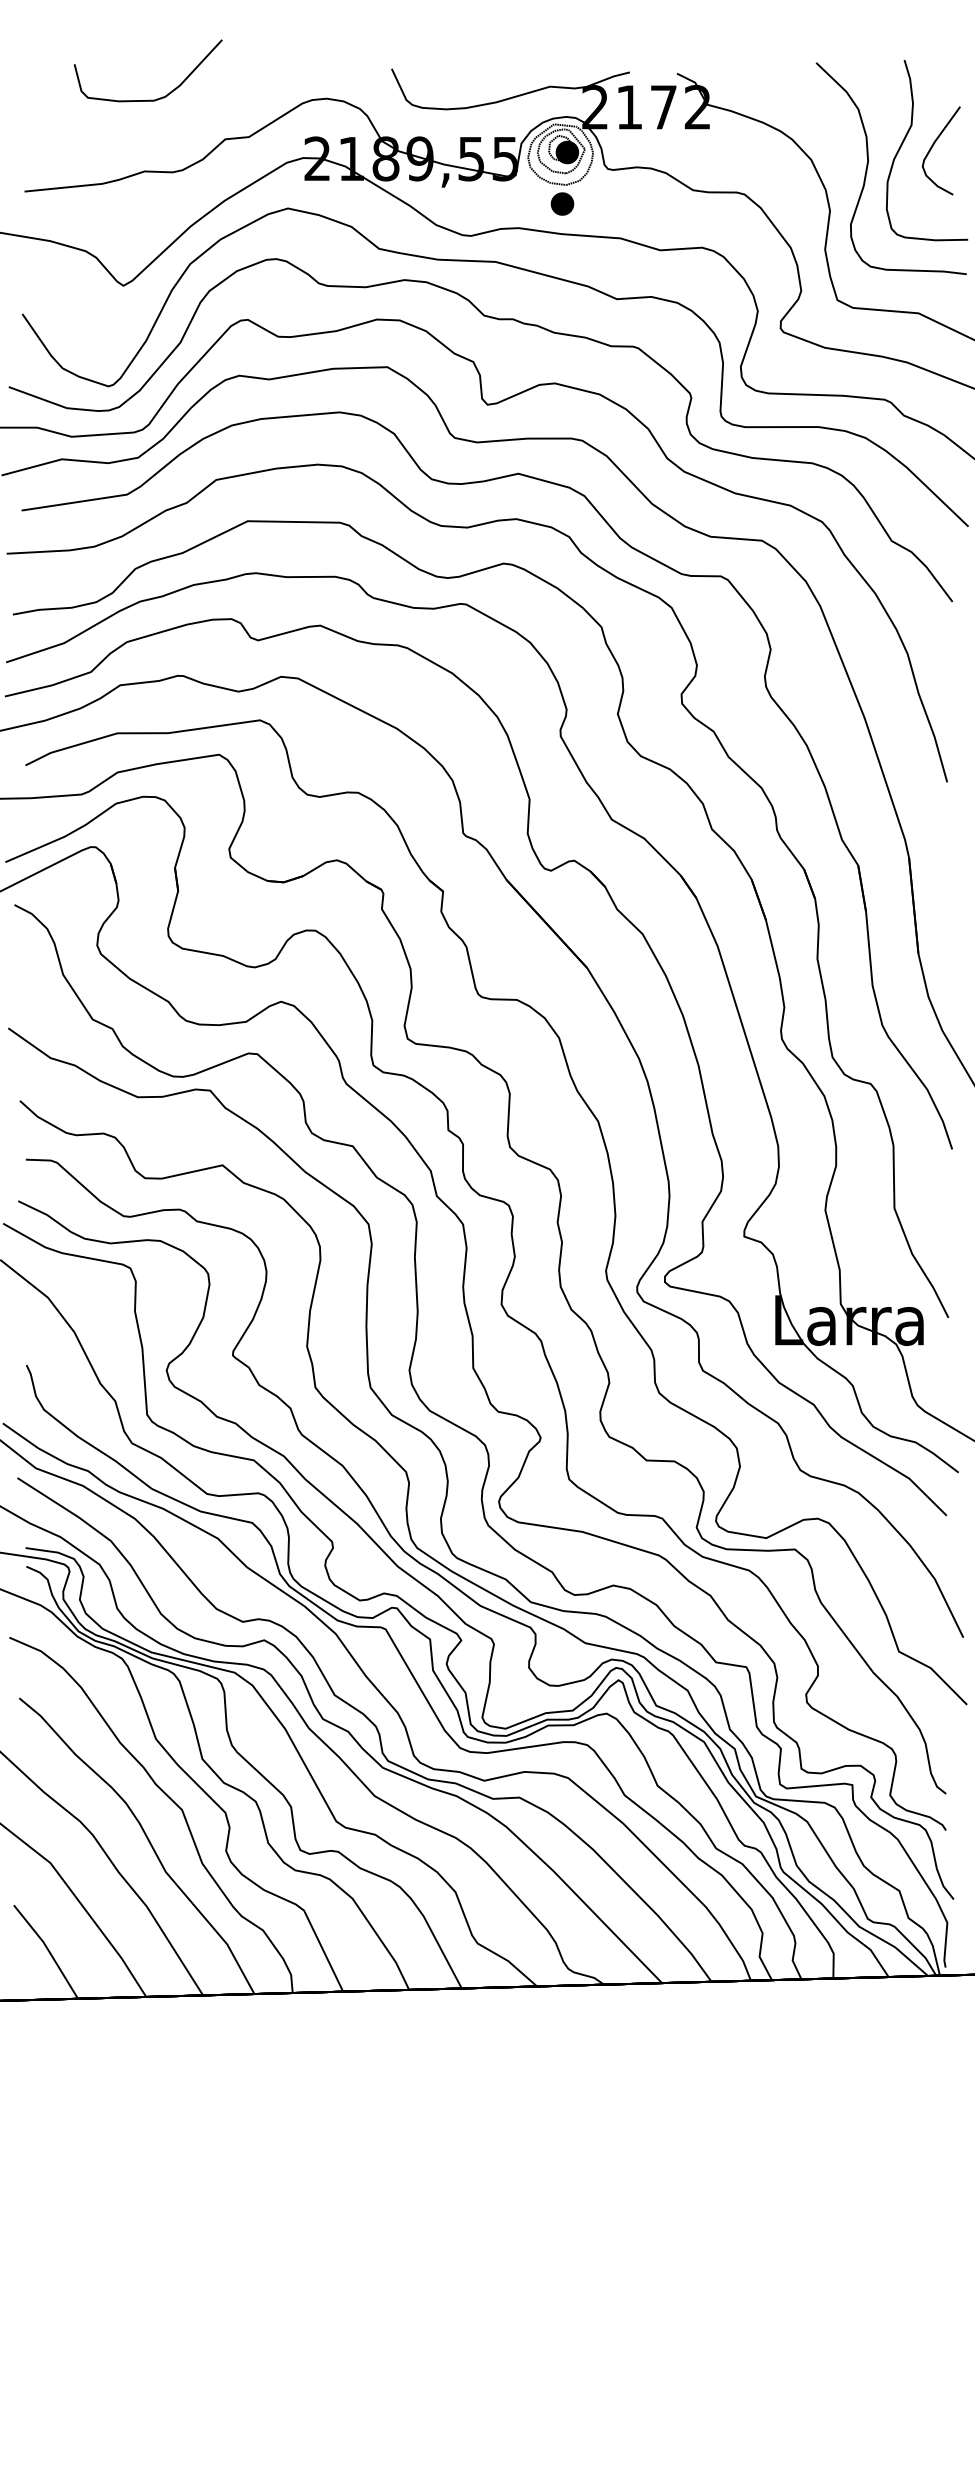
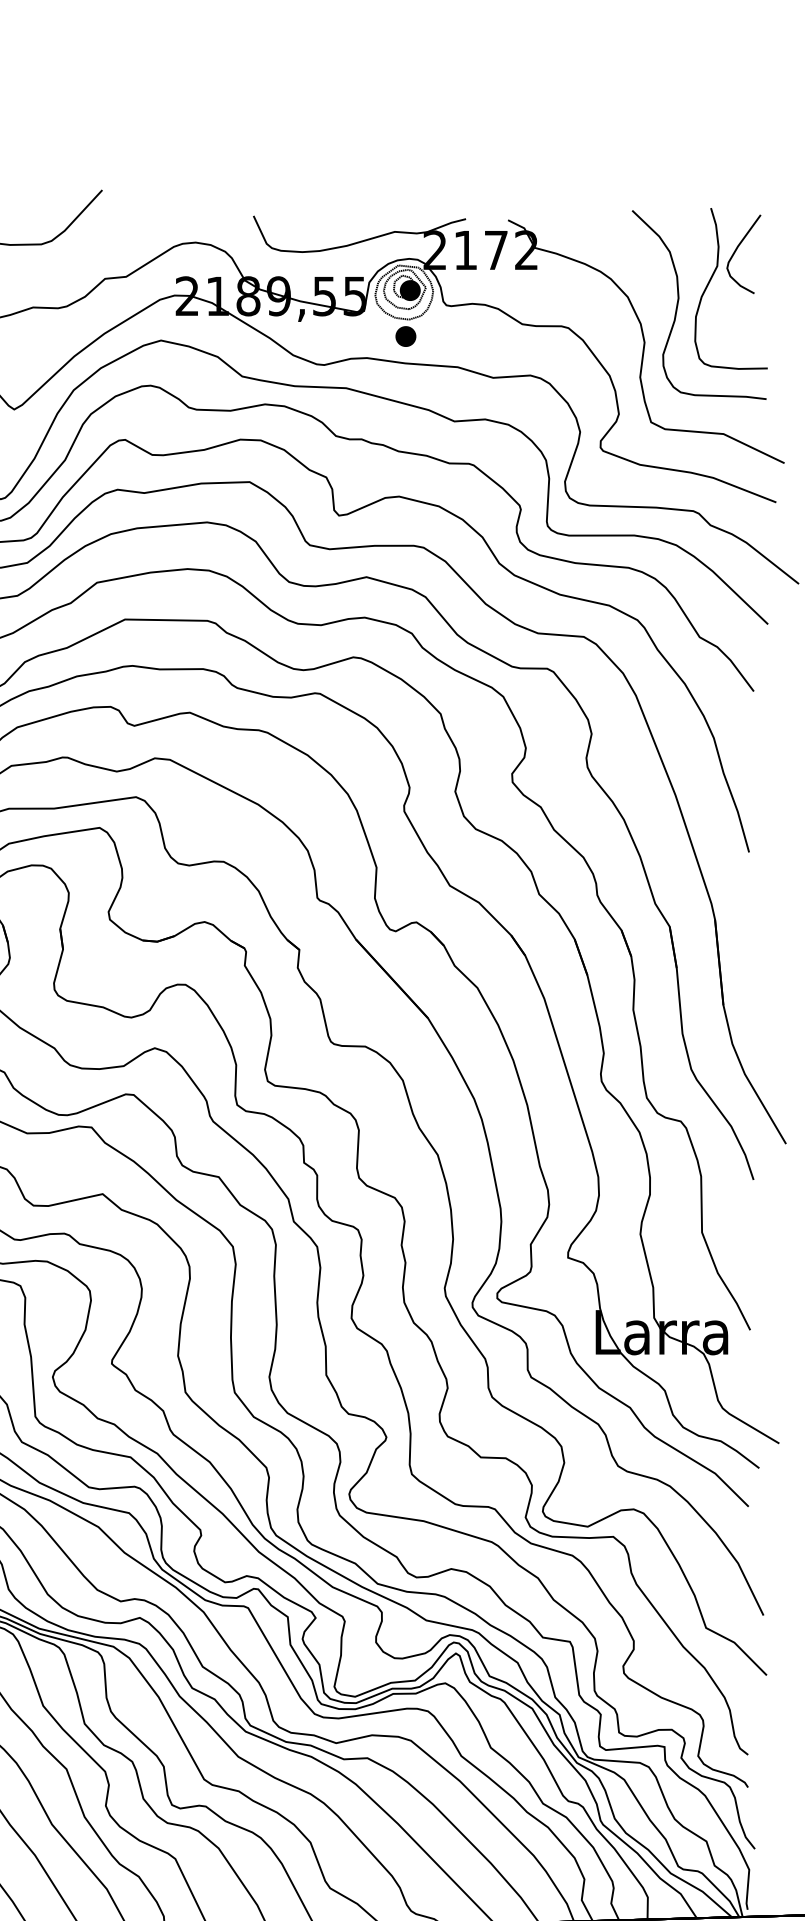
part: (933, 146) -> (736, 250), moved

